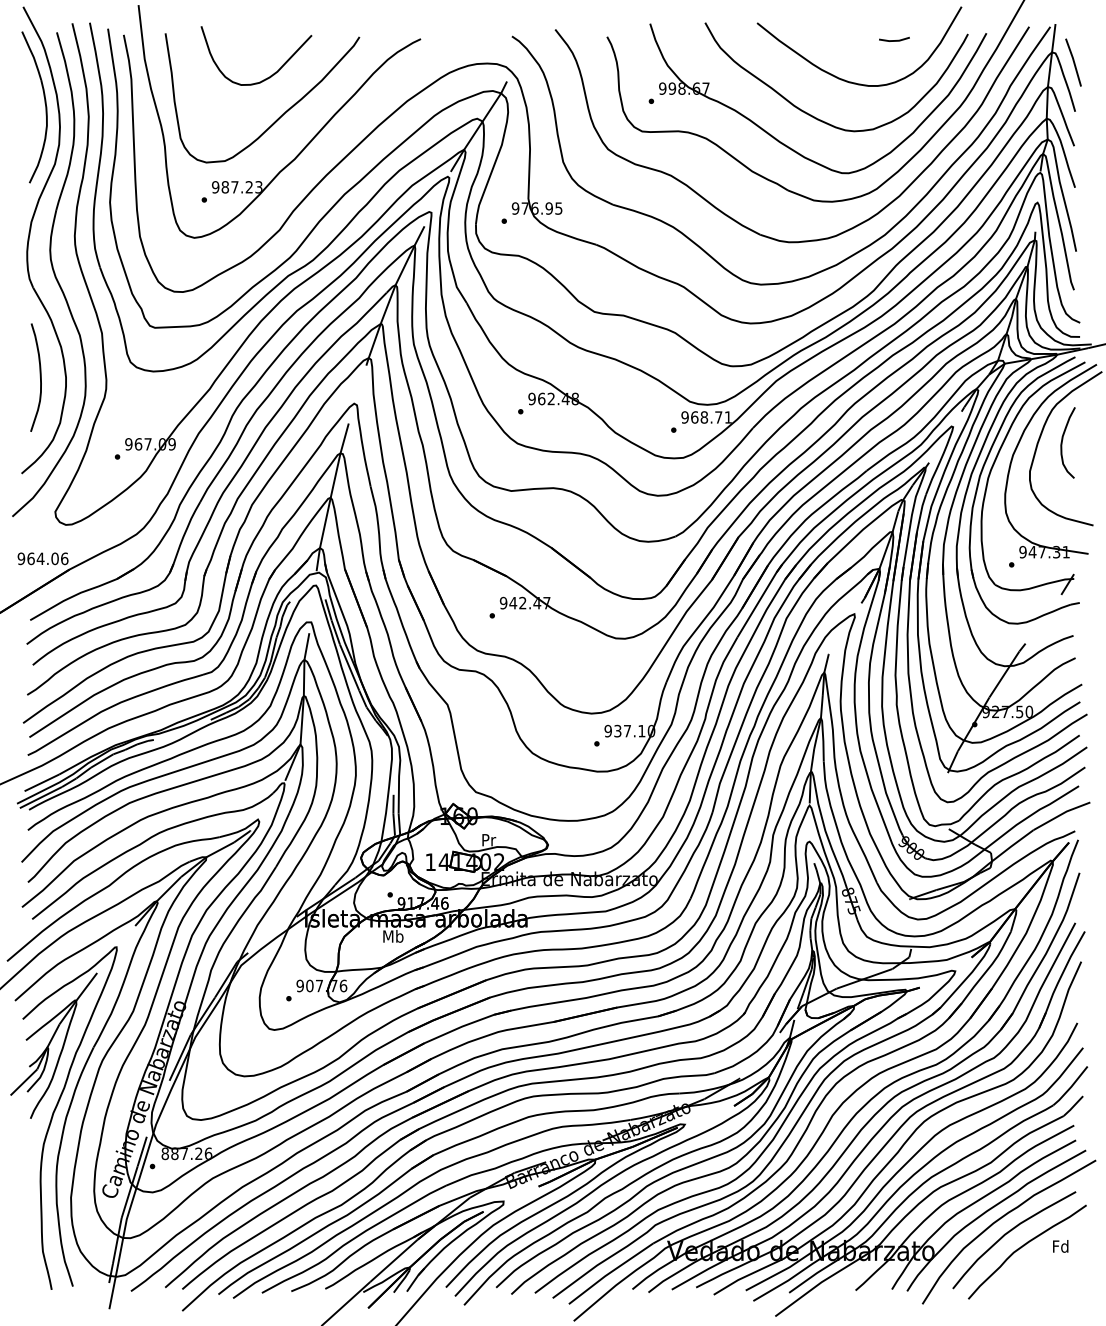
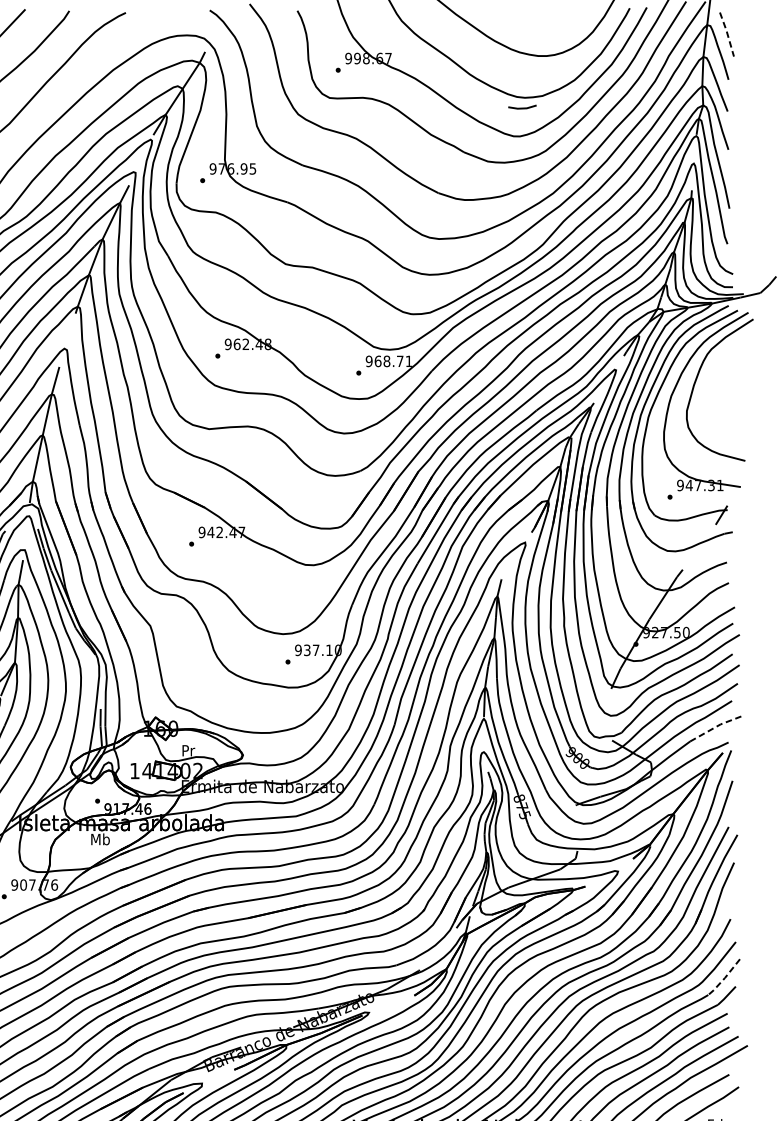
line: (894, 40) -> (522, 108), moved
line: (1074, 61) -> (727, 33), solid -> dashed
curve: (1063, 439) -> (717, 381), removed
line: (1061, 814) -> (715, 727), solid -> dashed
line: (1071, 1086) -> (725, 977), solid -> dashed

